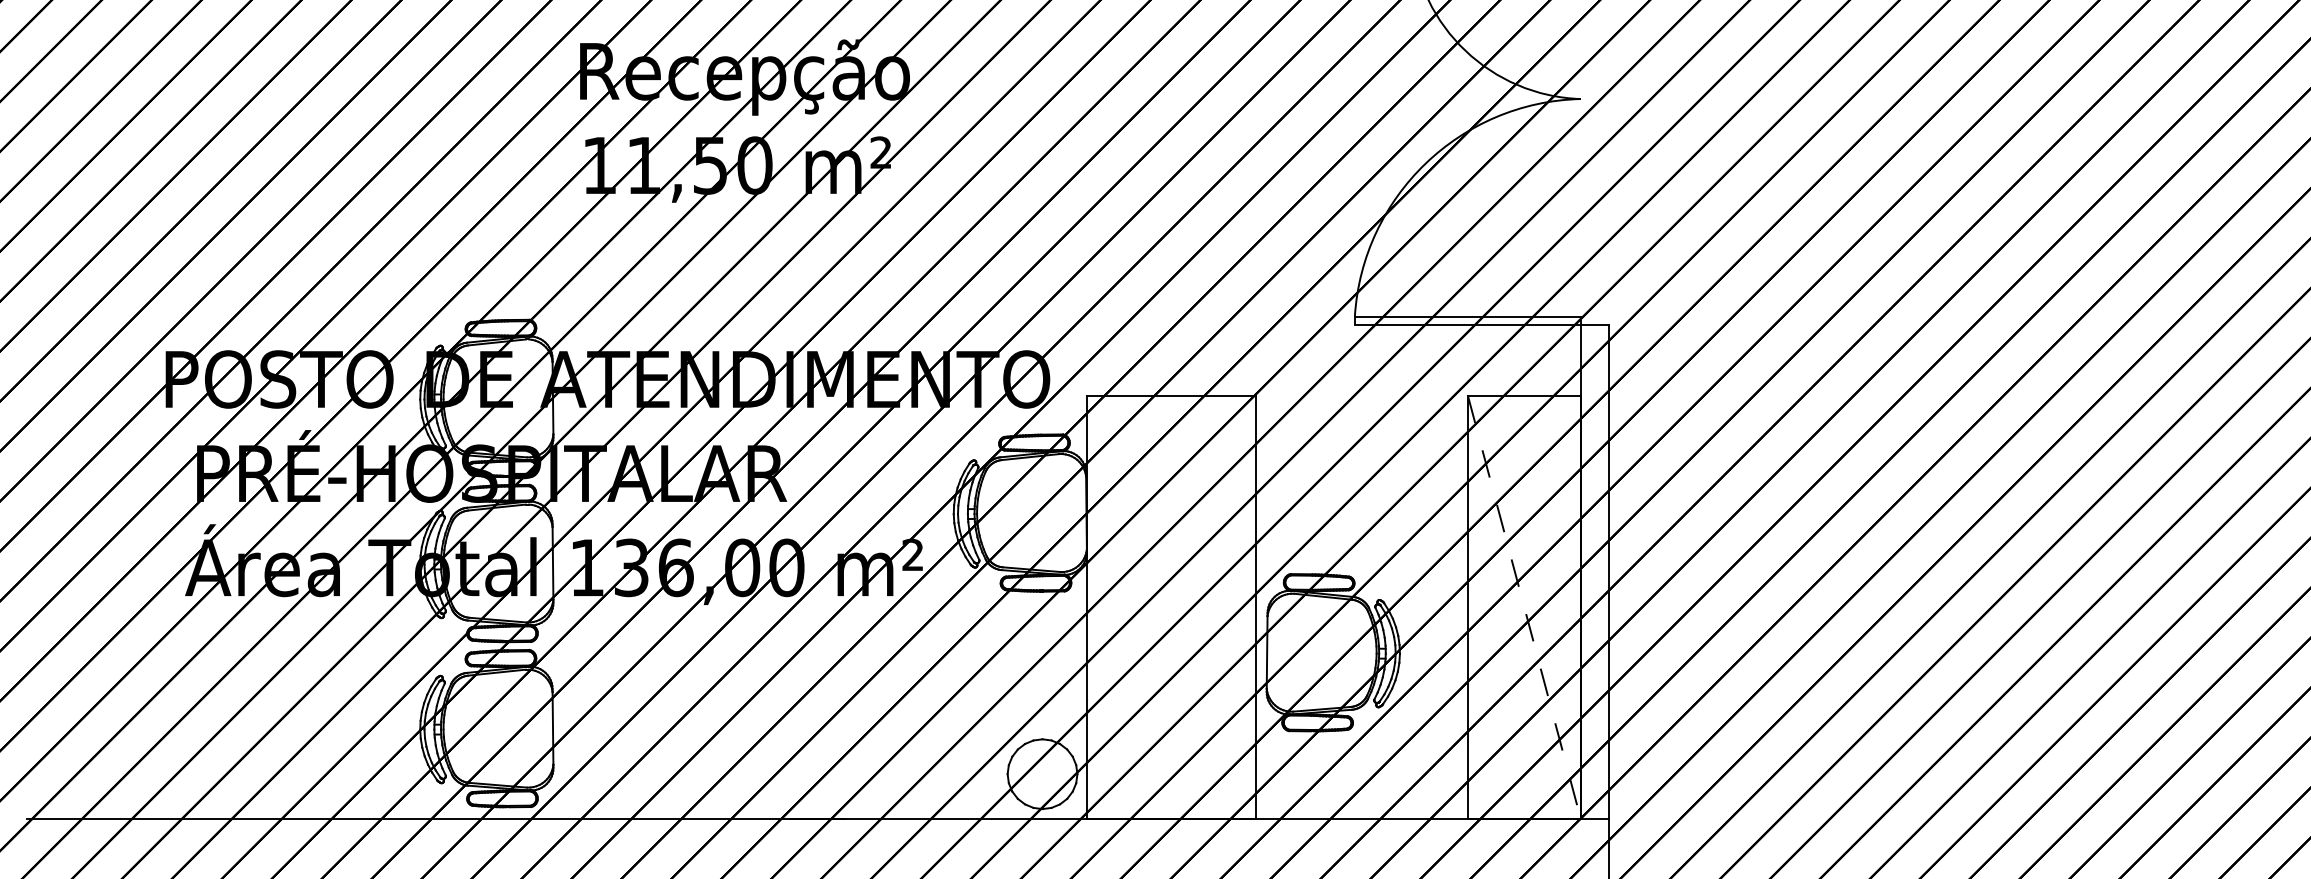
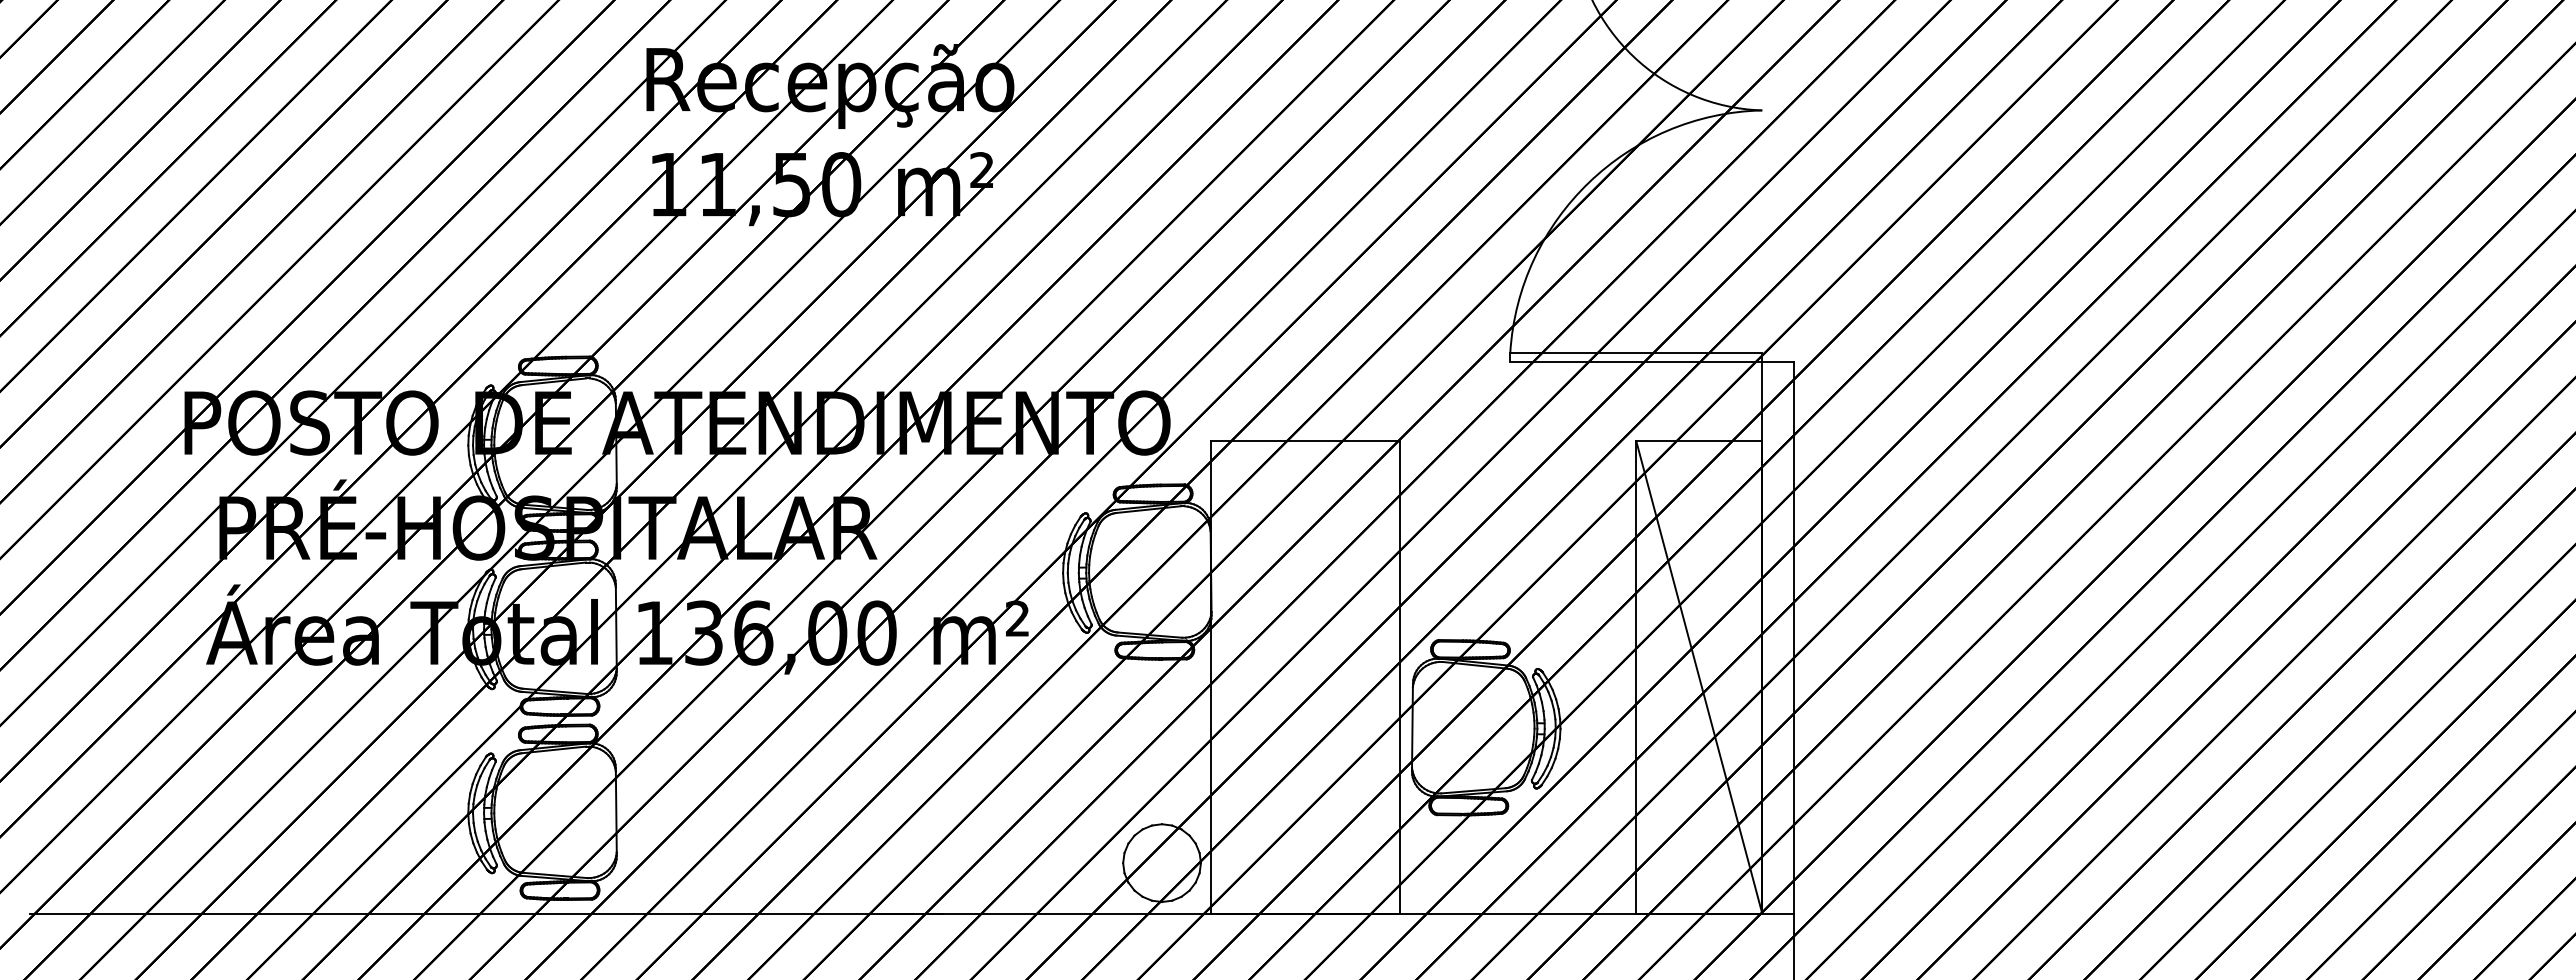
line: (1524, 607) -> (1699, 677), dashed -> solid

